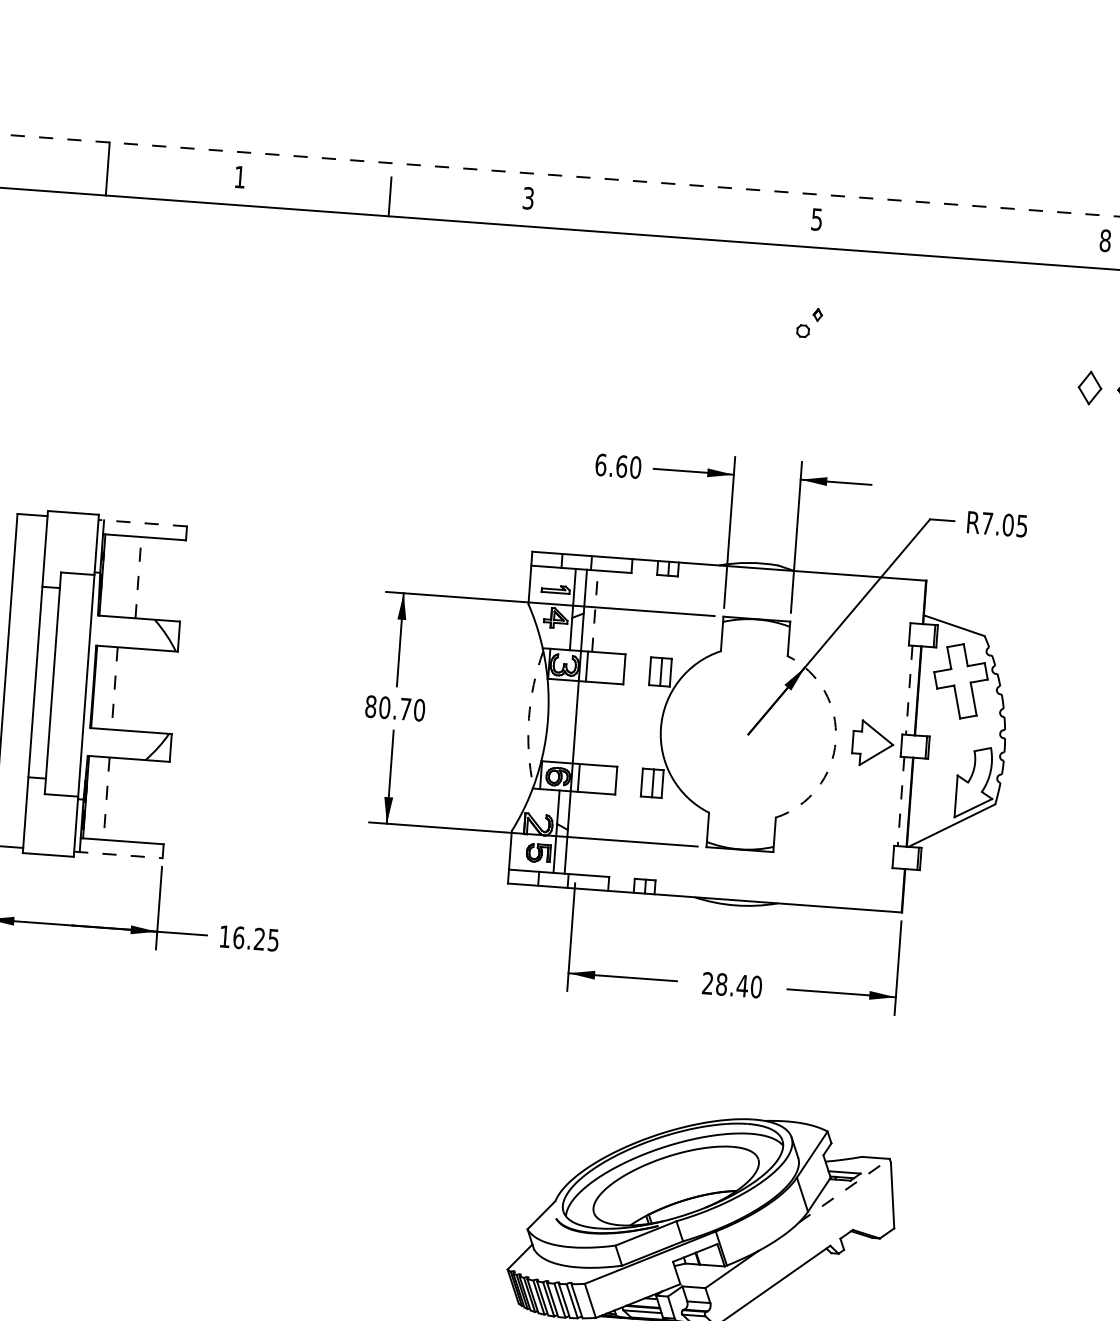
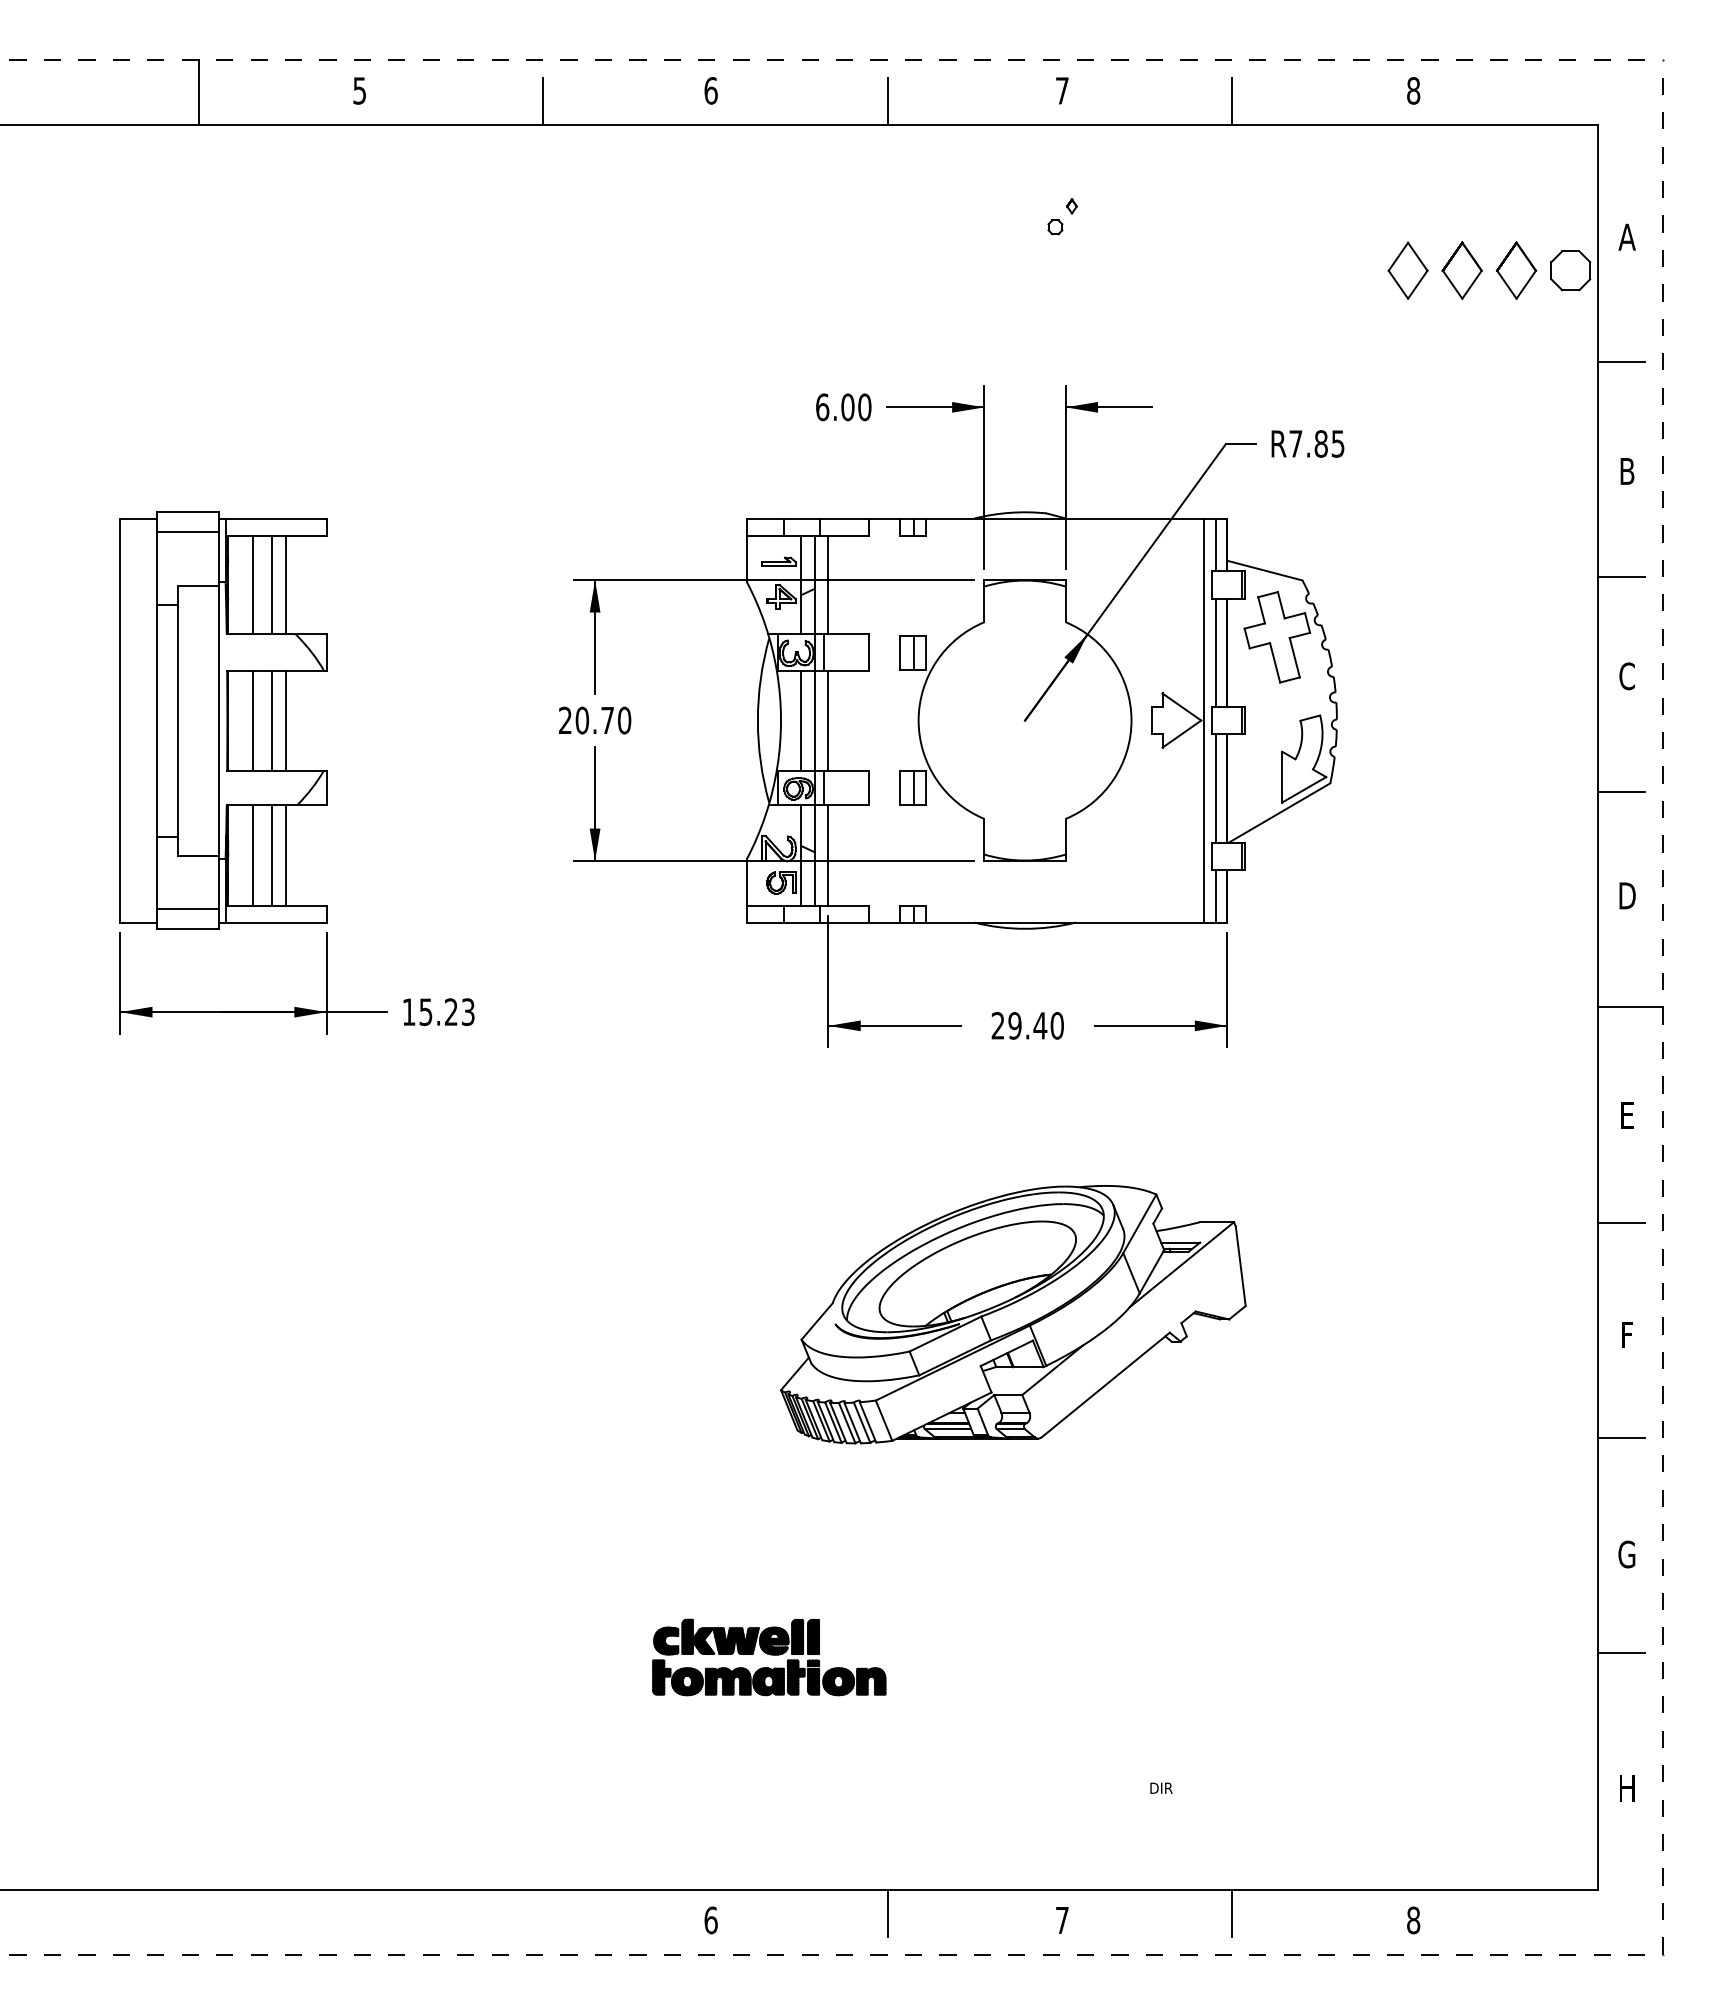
text: (239, 176) -> (359, 90), 1 -> 5
text: (528, 198) -> (710, 90), 3 -> 6
line: (672, 217) -> (887, 101), added
text: (817, 219) -> (1062, 90), 5 -> 7
line: (956, 238) -> (1232, 101), added
part: (1089, 387) -> (1407, 270), size x1.43
text: (621, 466) -> (847, 407), 6.60 -> 6.00
line: (142, 523) -> (272, 518), dashed -> solid
text: (1007, 524) -> (1320, 443), R7.05 -> R7.85
line: (71, 528) -> (187, 531), added
line: (122, 576) -> (253, 584), added
line: (138, 577) -> (272, 584), dashed -> solid
line: (149, 578) -> (285, 584), added
line: (915, 601) -> (1215, 544), added
line: (595, 610) -> (828, 584), dashed -> solid
line: (114, 688) -> (253, 721), dashed -> solid
line: (130, 689) -> (272, 721), added
line: (141, 690) -> (285, 721), added
line: (908, 690) -> (1215, 653), dashed -> solid
text: (371, 706) -> (565, 720), 80.70 -> 20.70
arc: (528, 718) -> (757, 720), dashed -> solid
line: (564, 721) -> (801, 721), added
line: (586, 723) -> (828, 721), added
arc: (835, 740) -> (1131, 720), dashed -> solid
line: (895, 745) -> (1204, 720), added
line: (106, 798) -> (253, 855), dashed -> solid
line: (122, 799) -> (272, 855), added
line: (132, 800) -> (285, 855), added
line: (900, 801) -> (1215, 788), dashed -> solid
line: (578, 833) -> (828, 855), added
line: (49, 839) -> (187, 909), added
line: (118, 854) -> (272, 922), dashed -> solid
line: (894, 889) -> (1215, 895), added
text: (255, 939) -> (446, 1012), 16.25 -> 15.23
text: (721, 984) -> (1014, 1025), 28.40 -> 29.40
line: (844, 1190) -> (1182, 1264), dashed -> solid

